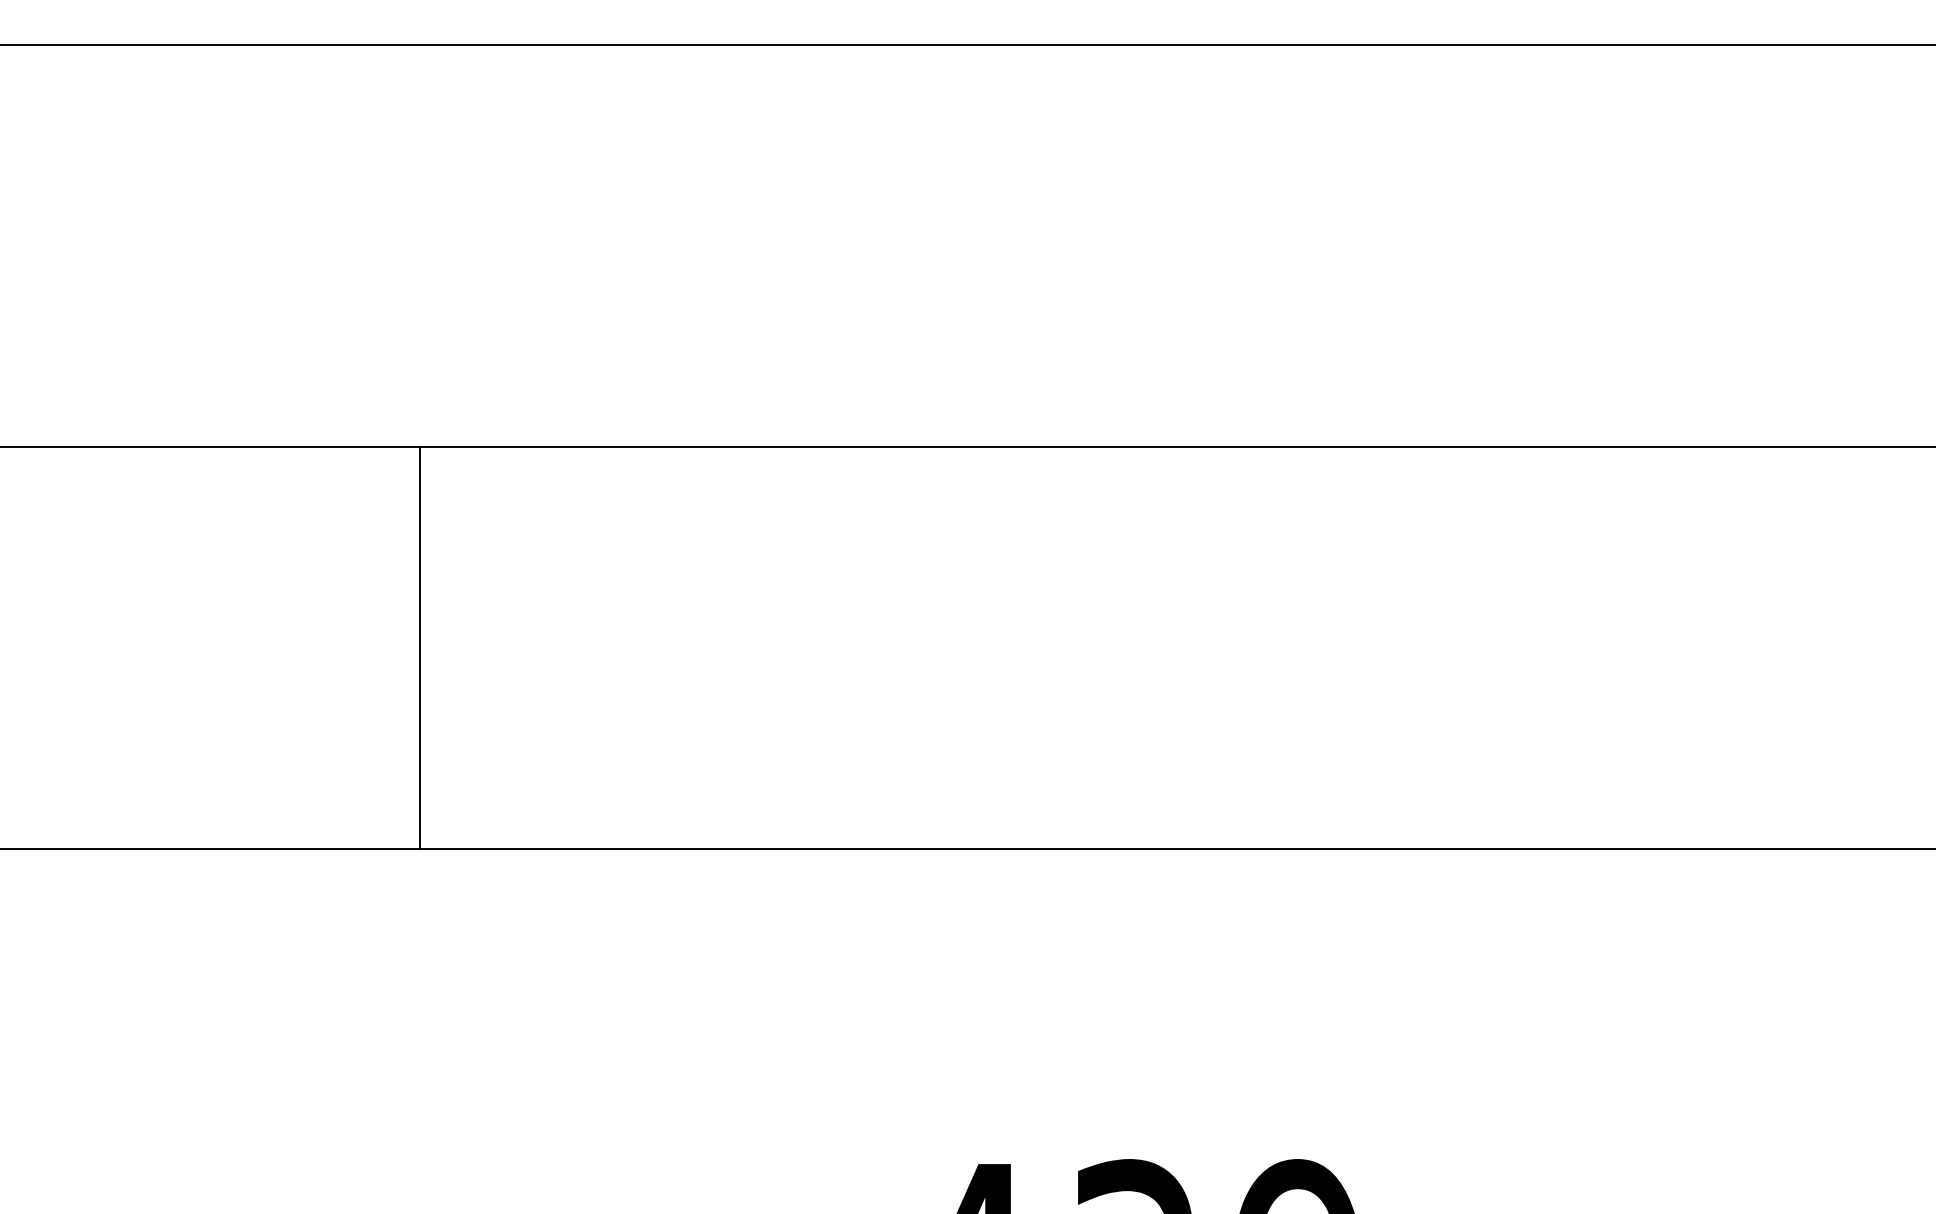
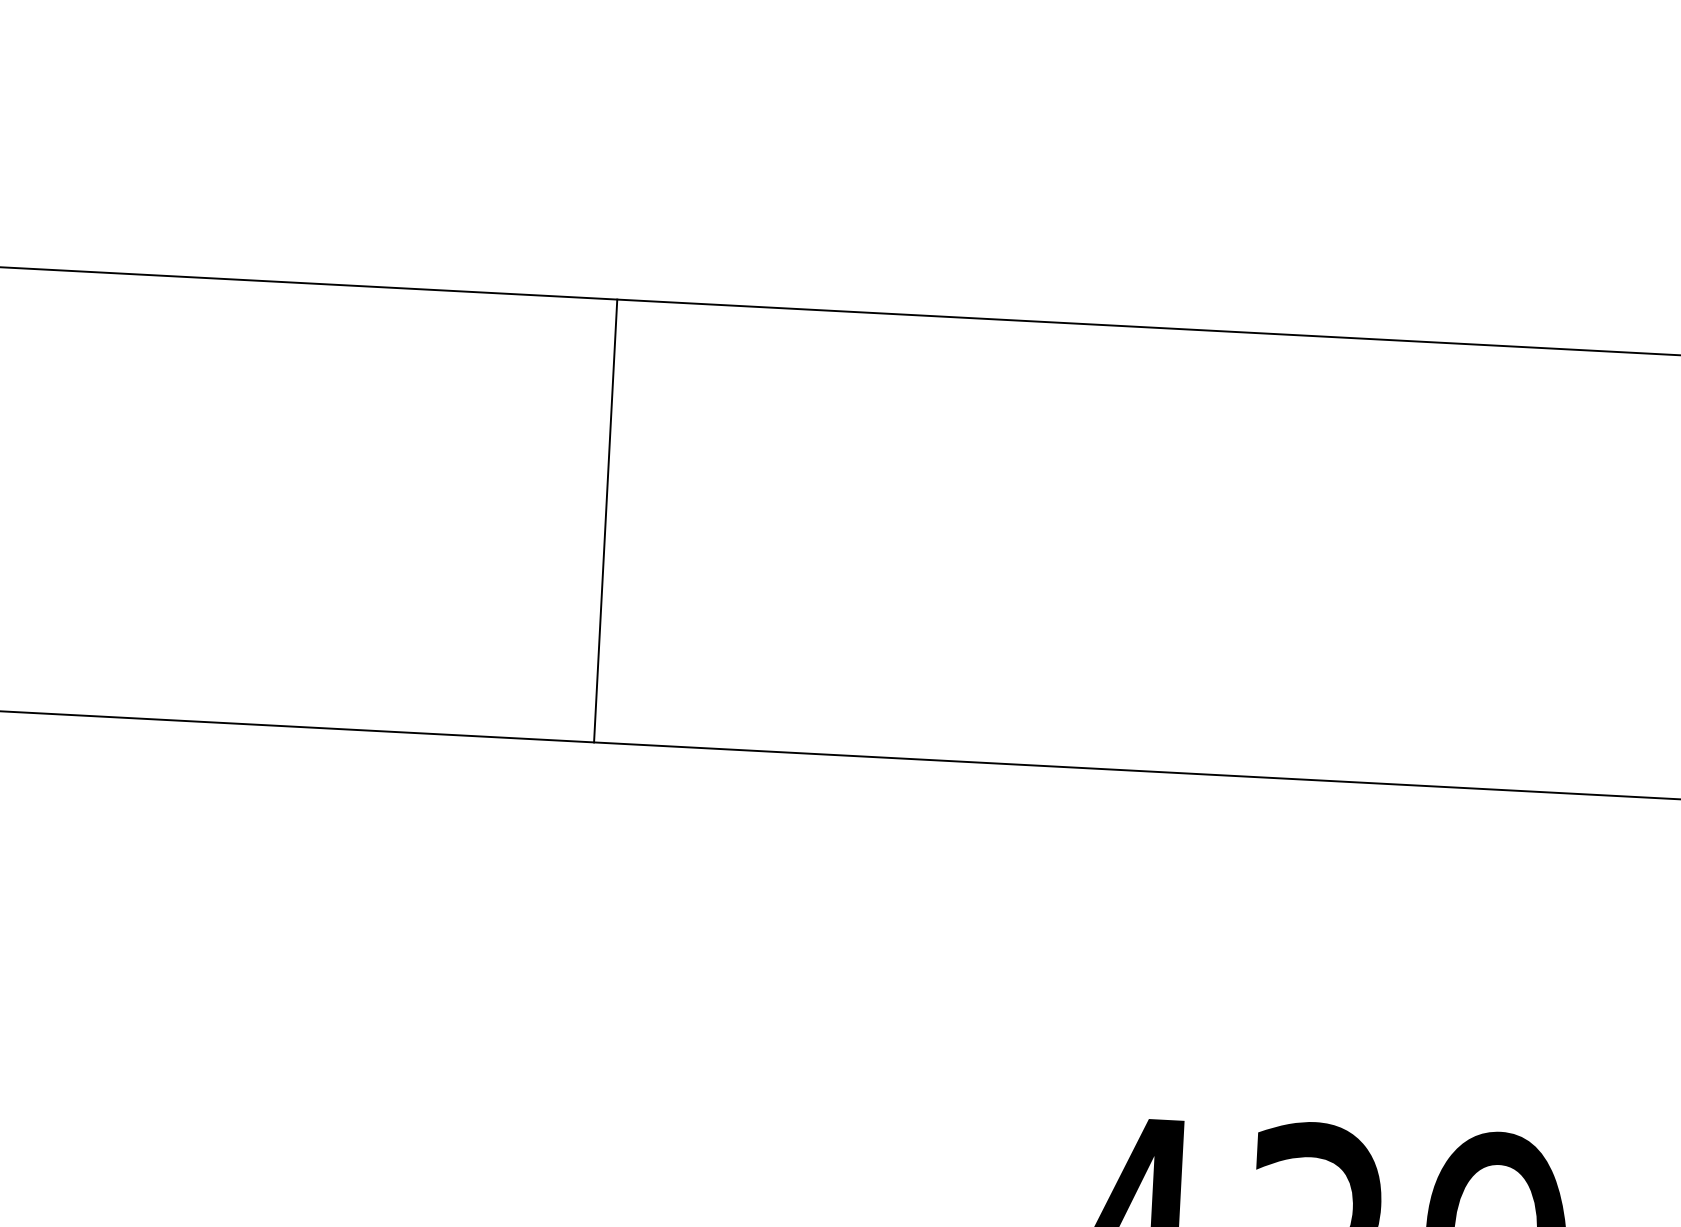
line: (420, 648) -> (606, 521), moved

